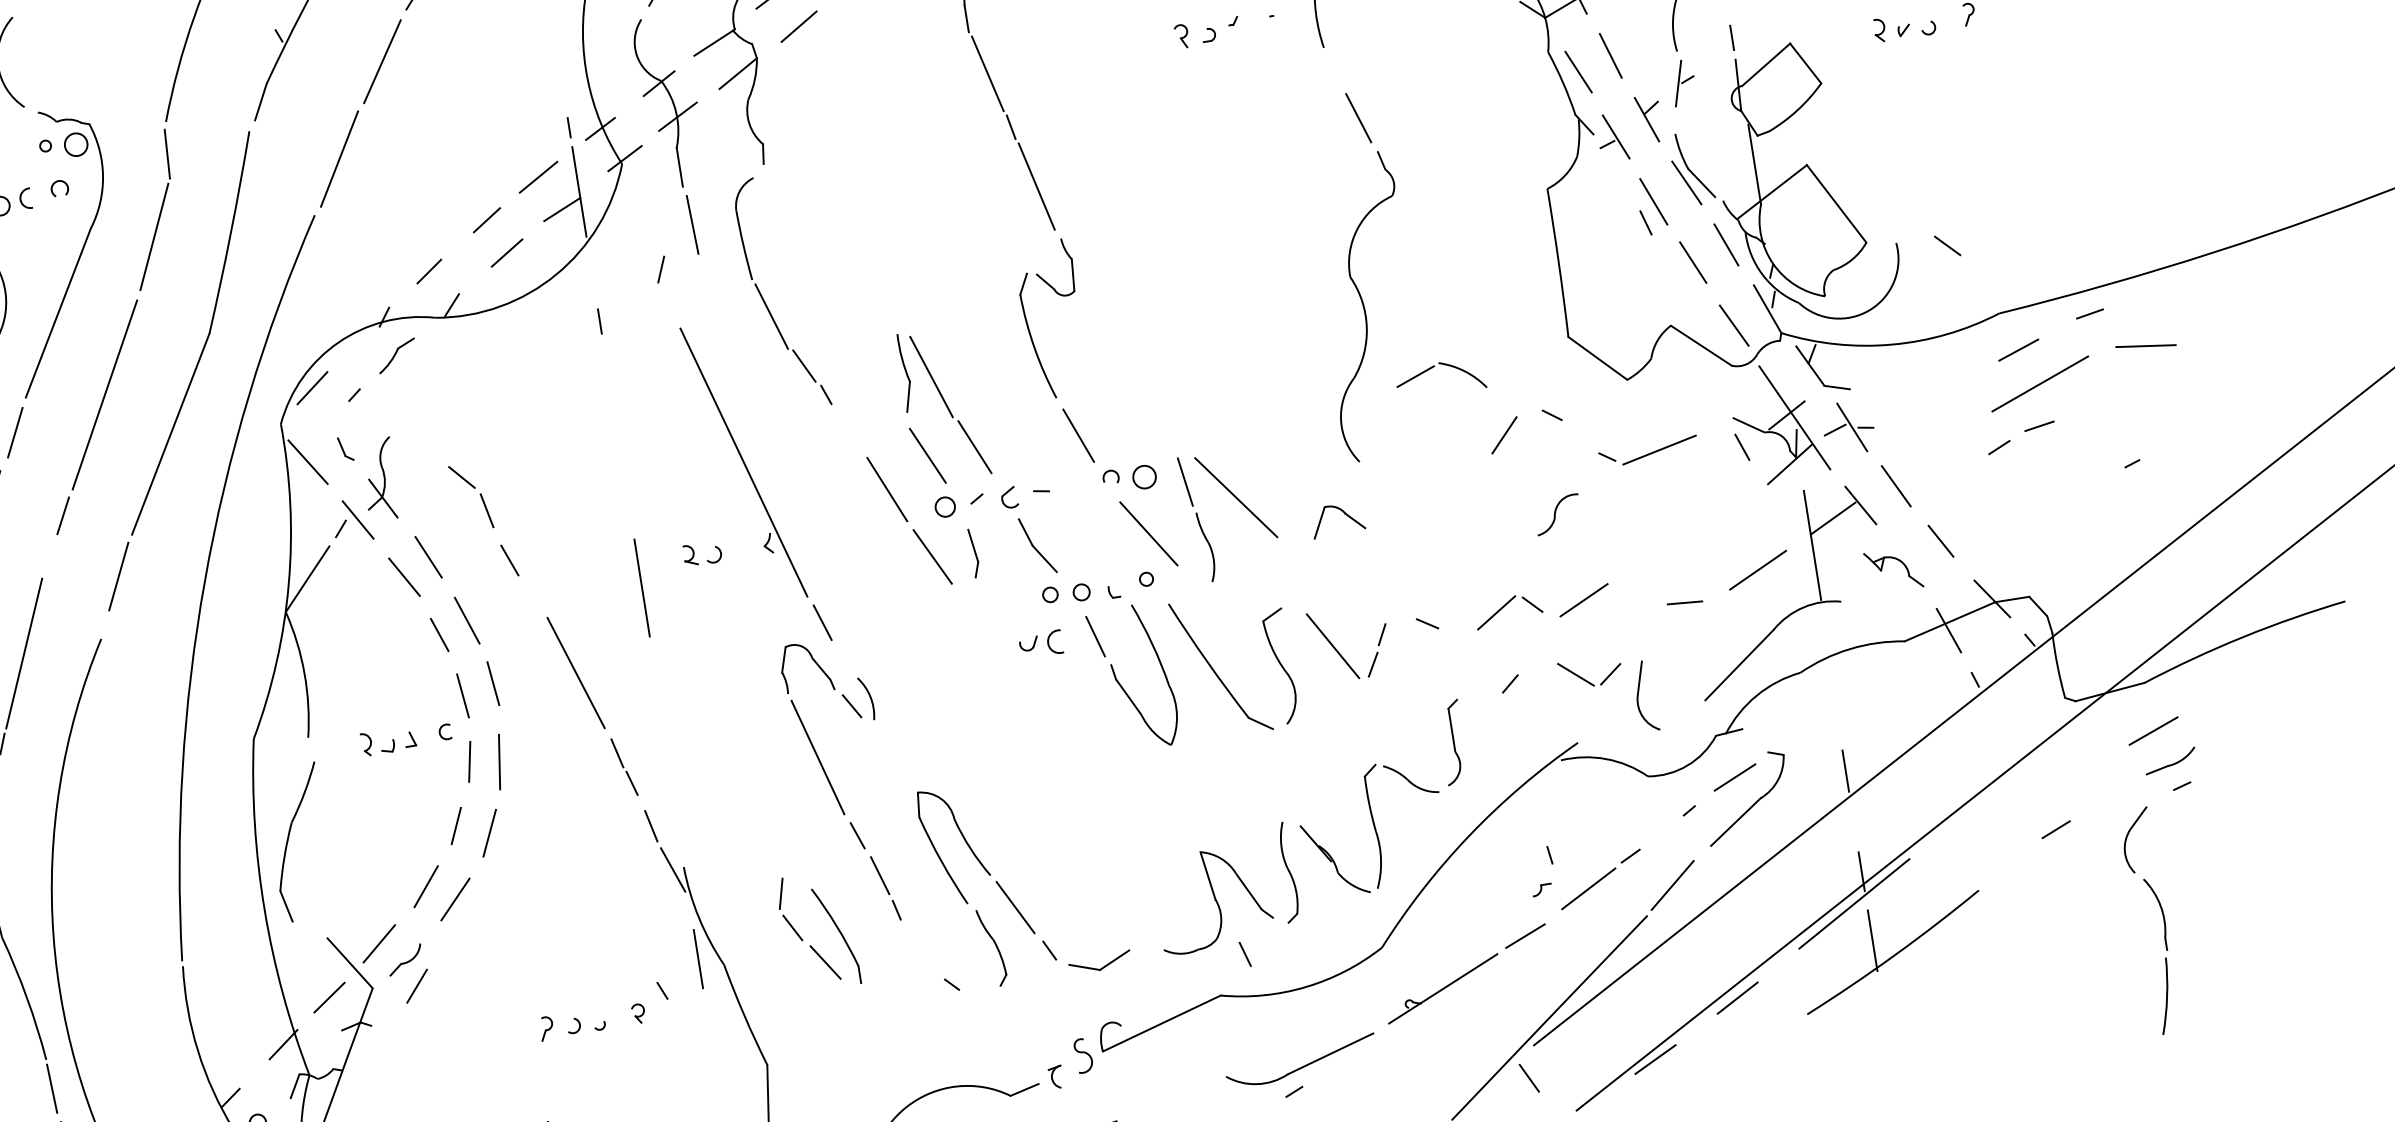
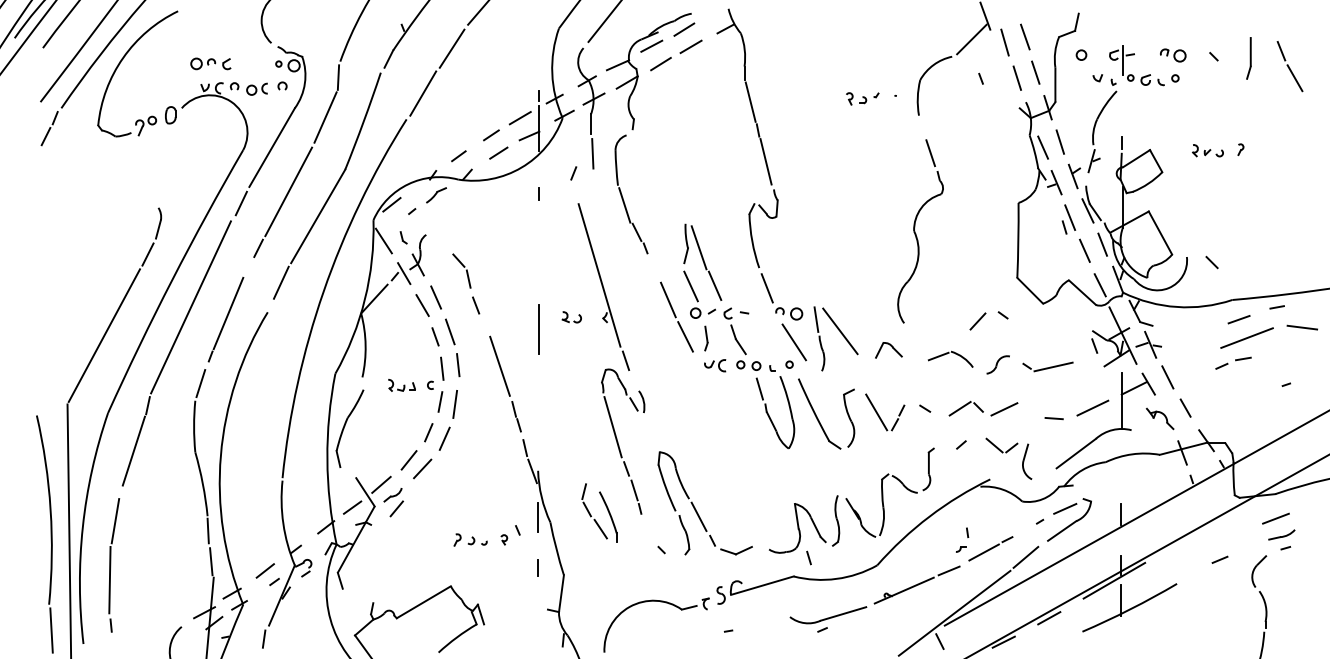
part: (1439, 376) -> (950, 358), moved
part: (1647, 451) -> (1047, 366), moved
part: (1041, 644) -> (715, 365), moved
line: (712, 1057) -> (537, 567), added

